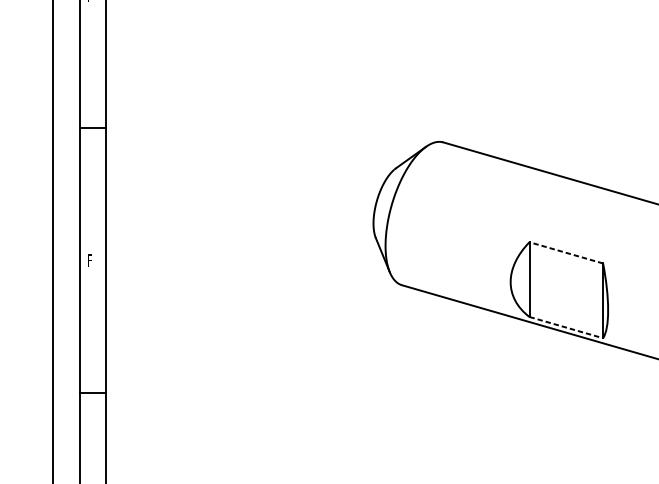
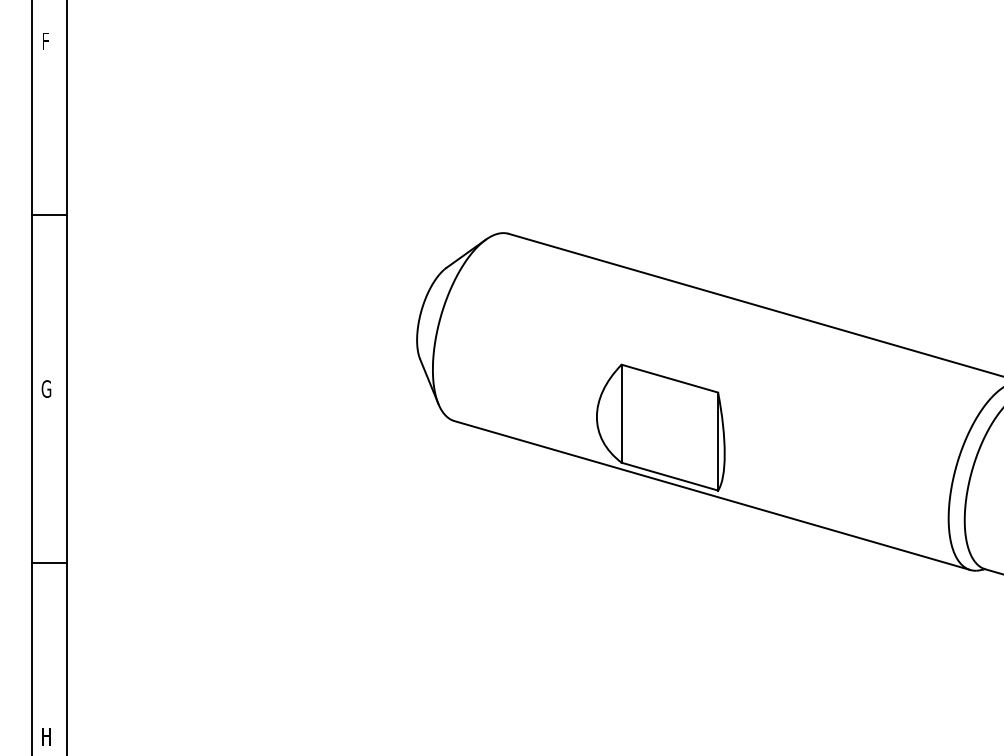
line: (566, 252) -> (669, 378), dashed -> solid
text: (90, 260) -> (46, 388), F -> G
line: (566, 327) -> (670, 476), dashed -> solid

